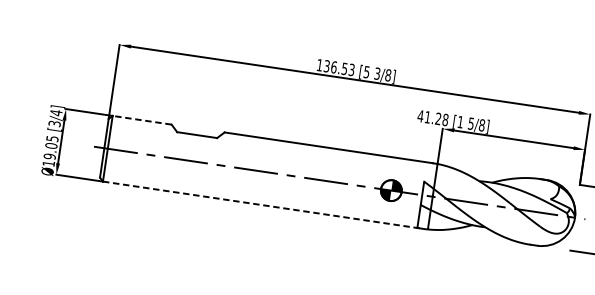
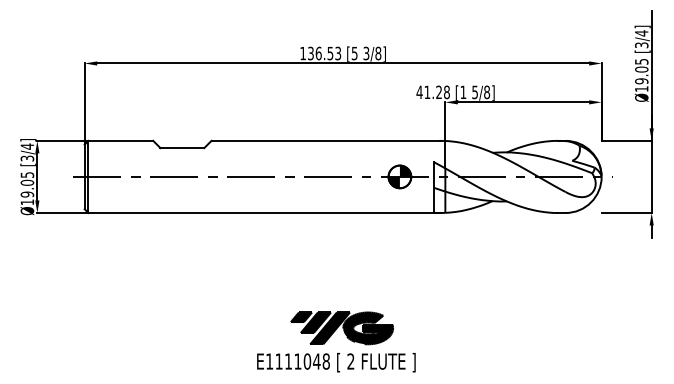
line: (141, 119) -> (120, 140), dashed -> solid
line: (264, 205) -> (265, 213), dashed -> solid

